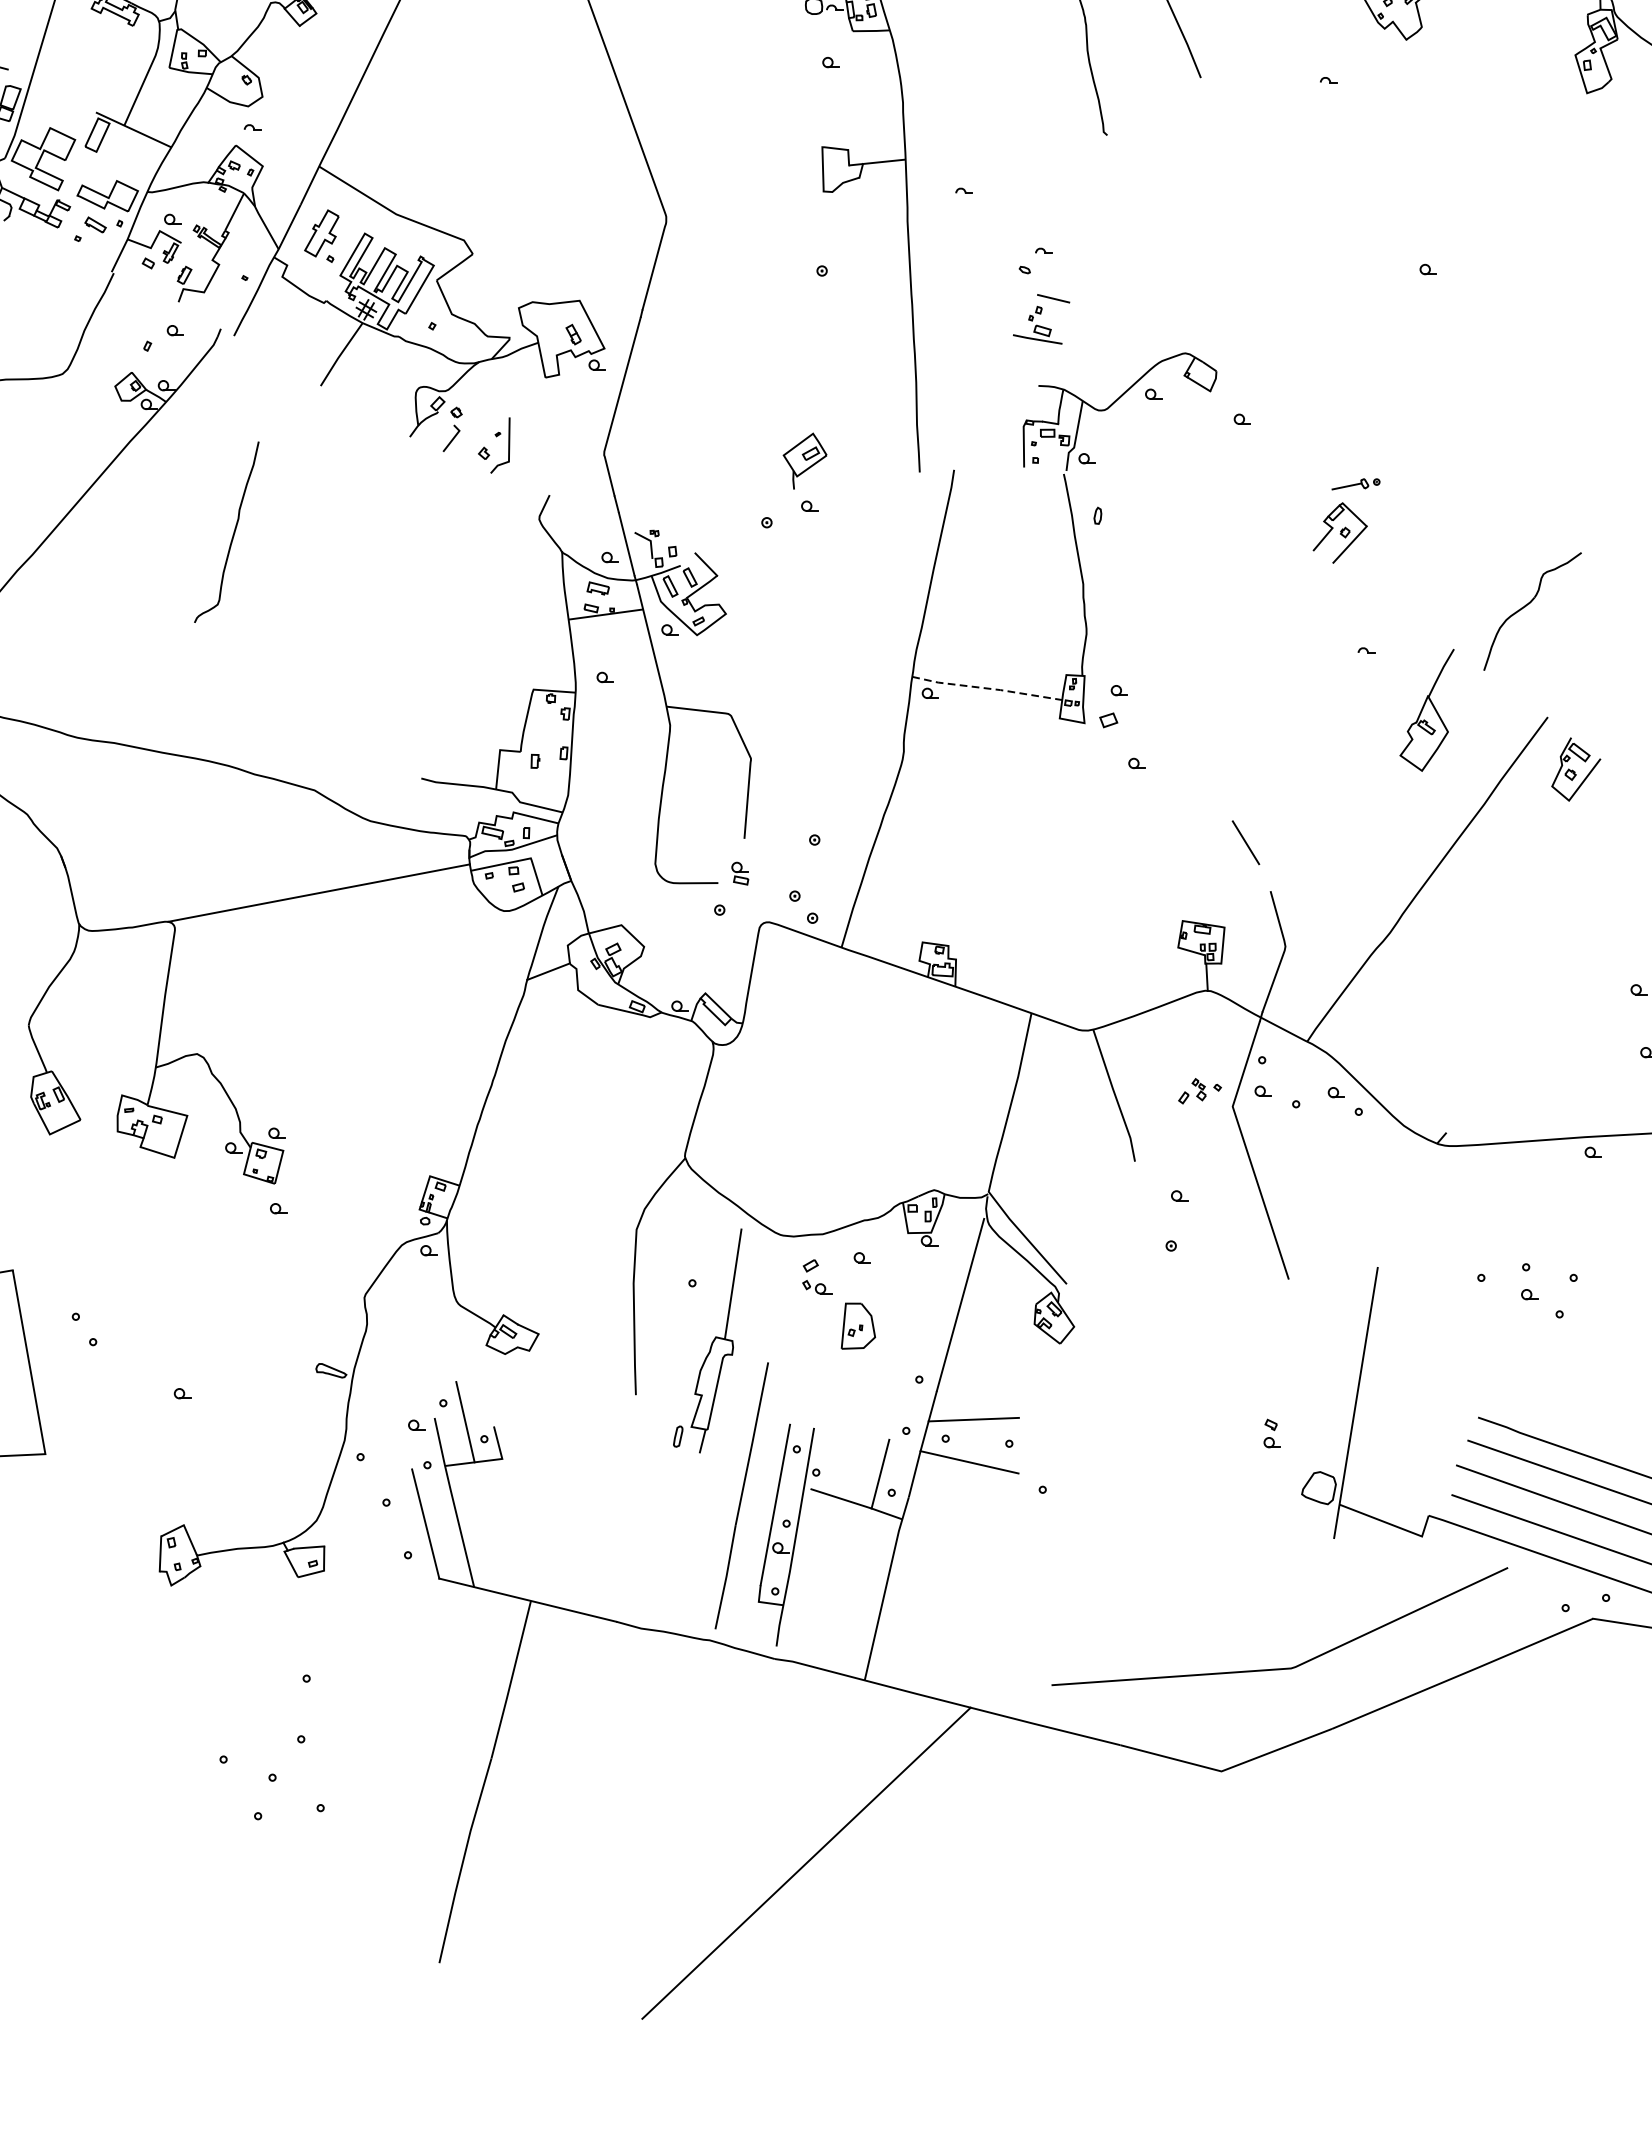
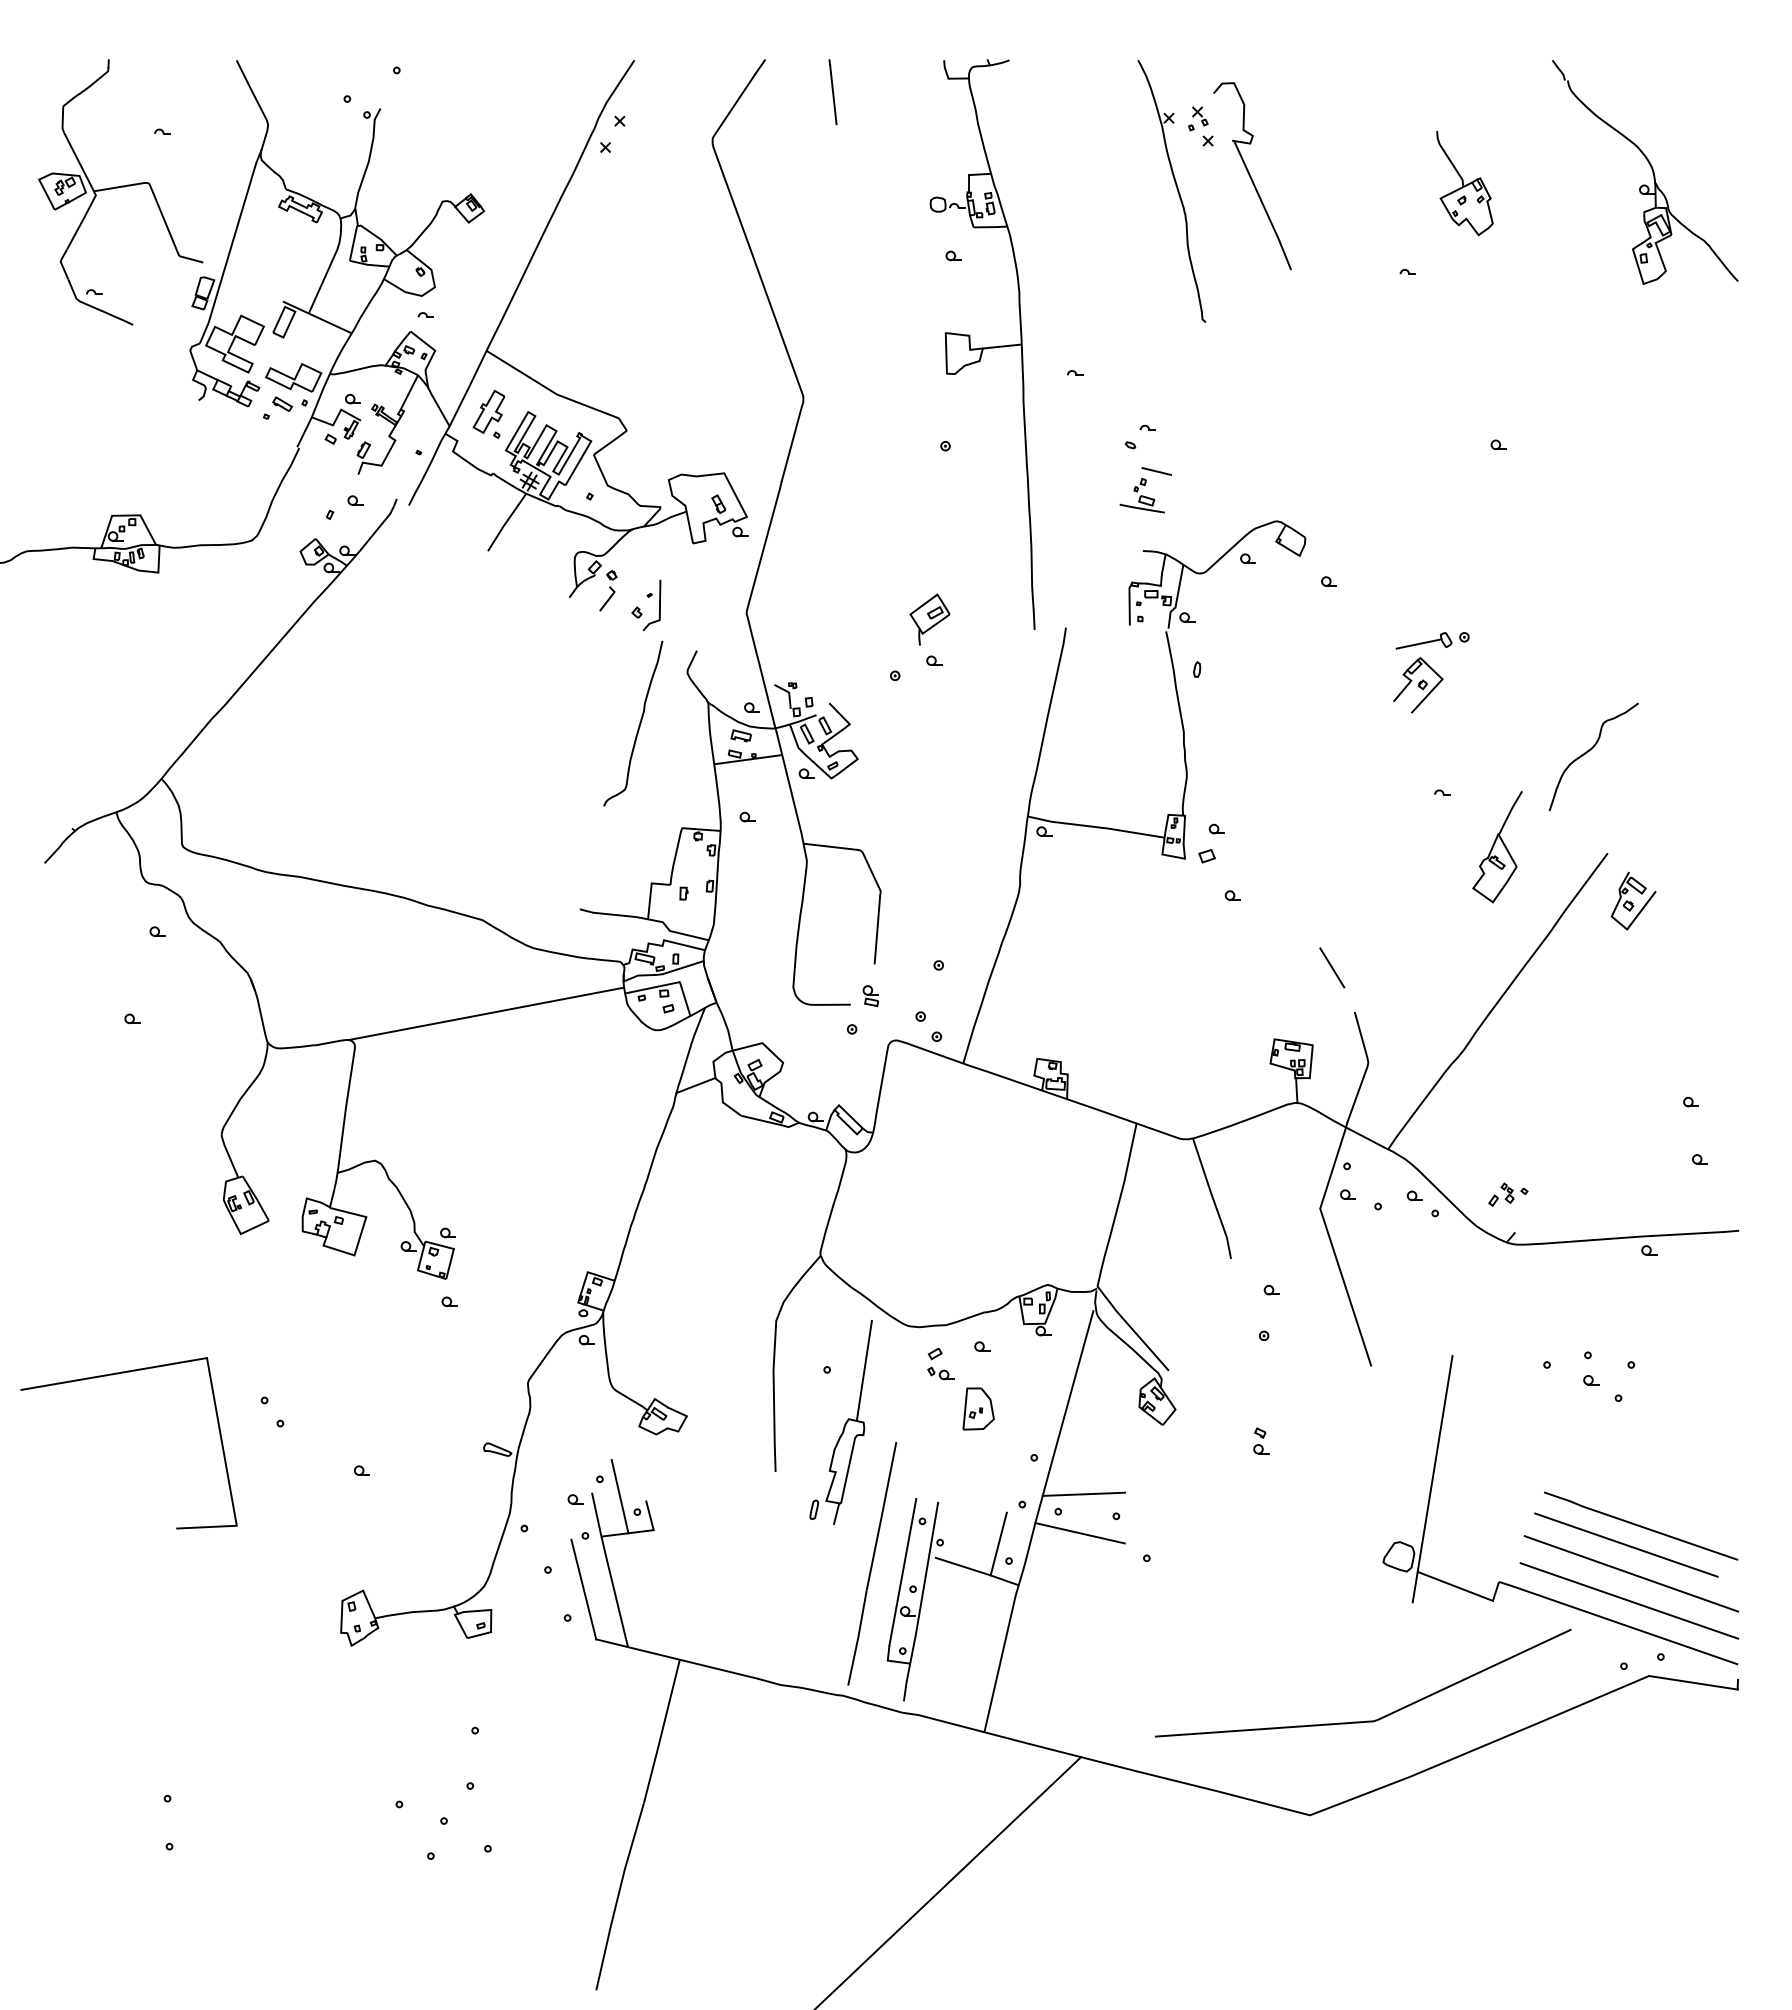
part: (1355, 483) -> (1432, 640), size x1.67
curve: (232, 534) -> (638, 725), moved
line: (987, 688) -> (1096, 827), dashed -> solid
part: (1200, 1091) -> (1508, 1194), moved
part: (1272, 1433) -> (1261, 1440), moved

